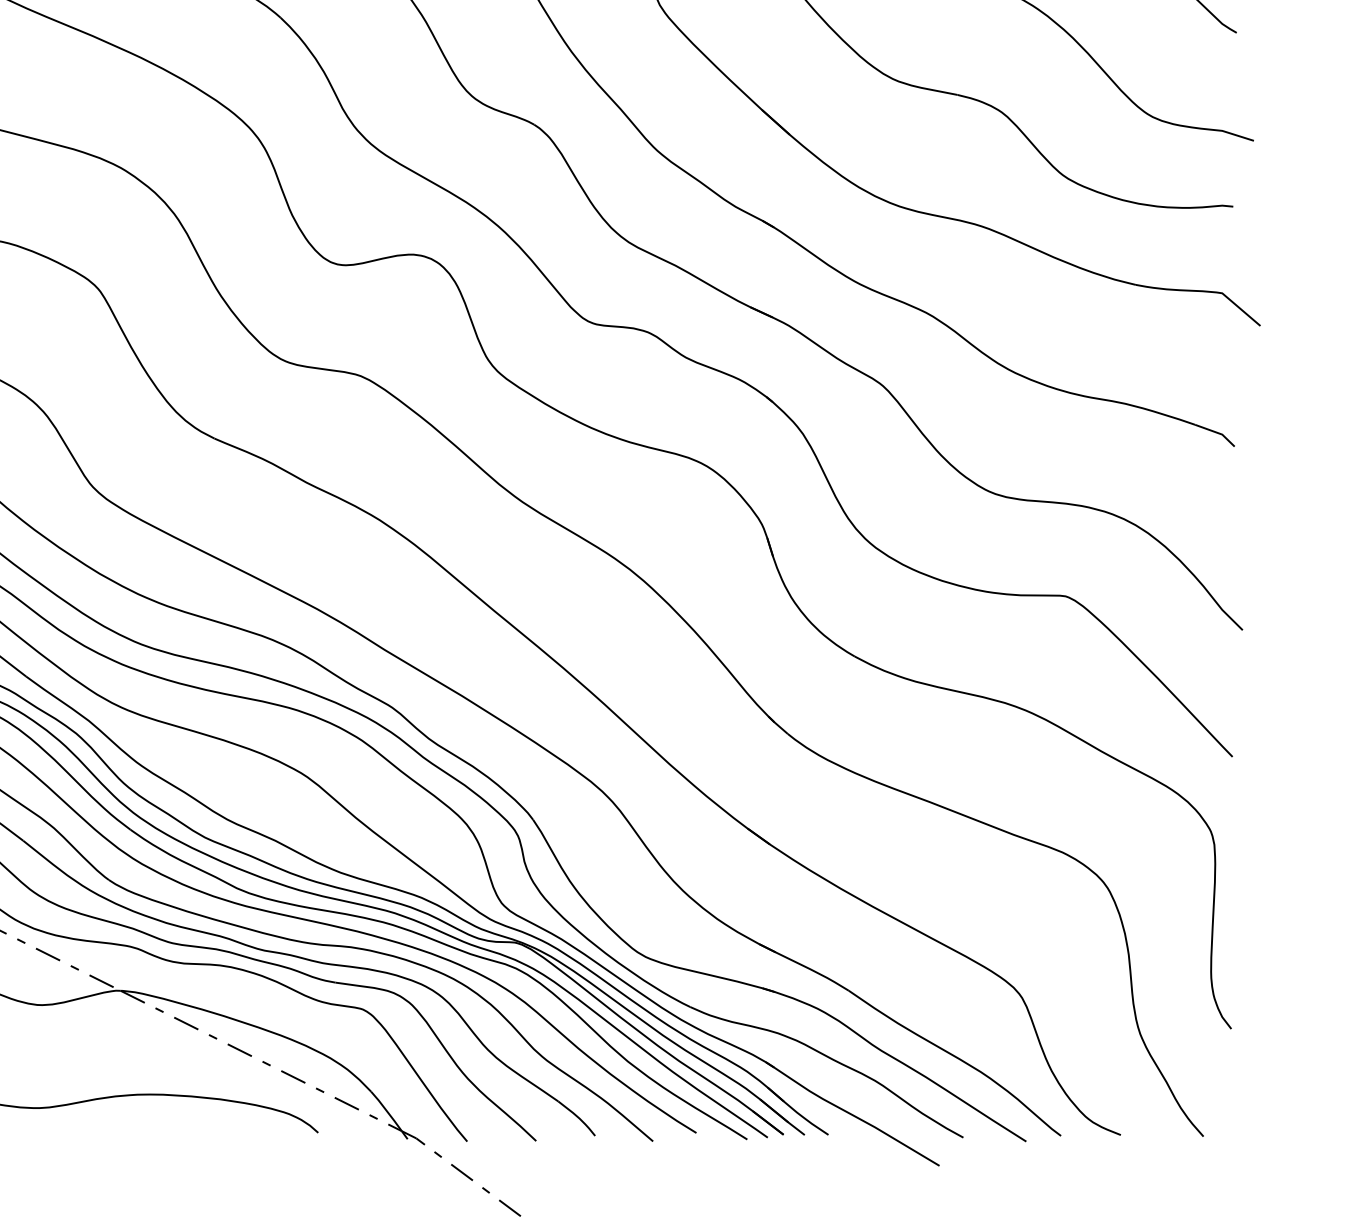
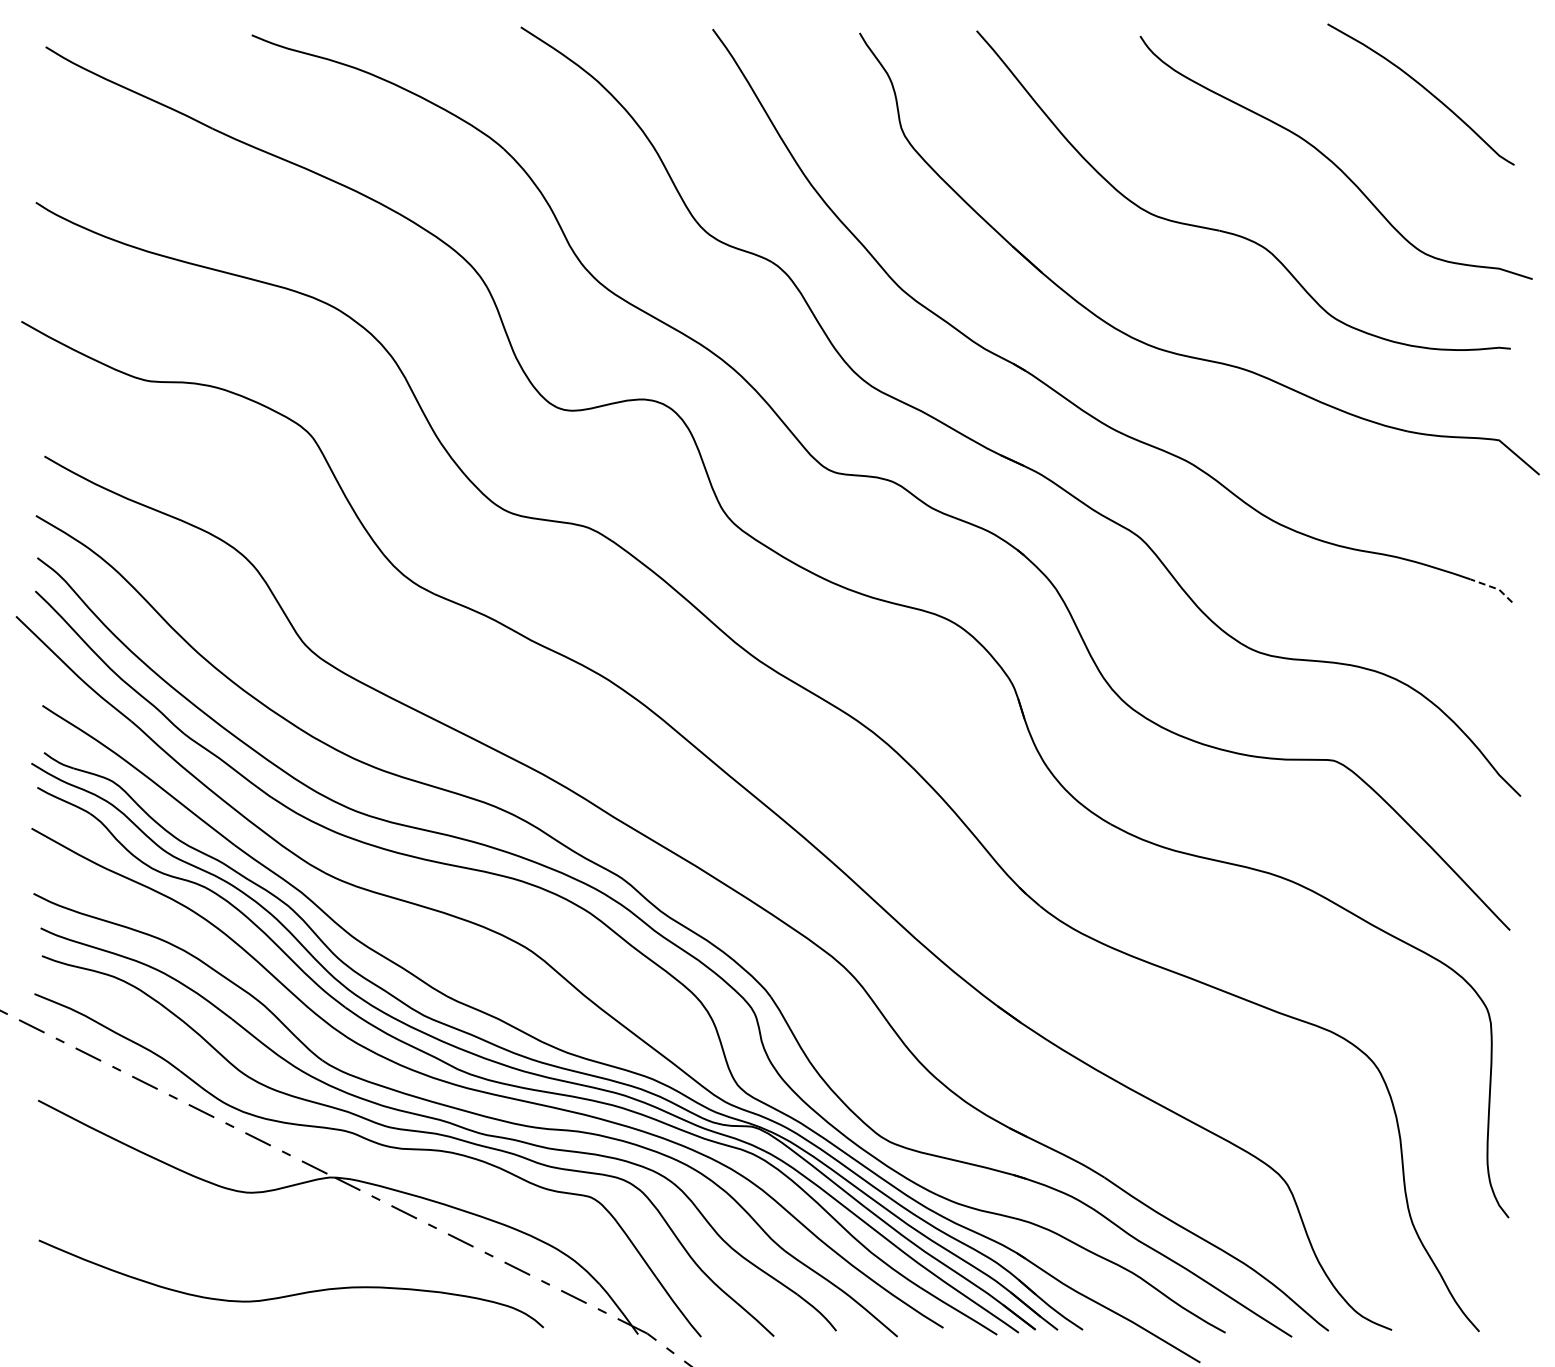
line: (1216, 432) -> (1493, 587), solid -> dashed

